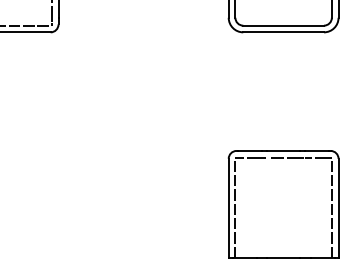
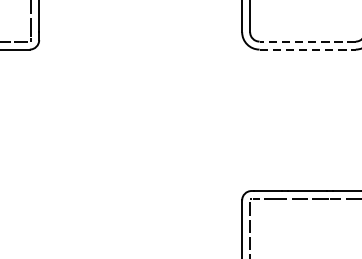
line: (283, 25) -> (307, 41), solid -> dashed
line: (284, 32) -> (308, 49), solid -> dashed

